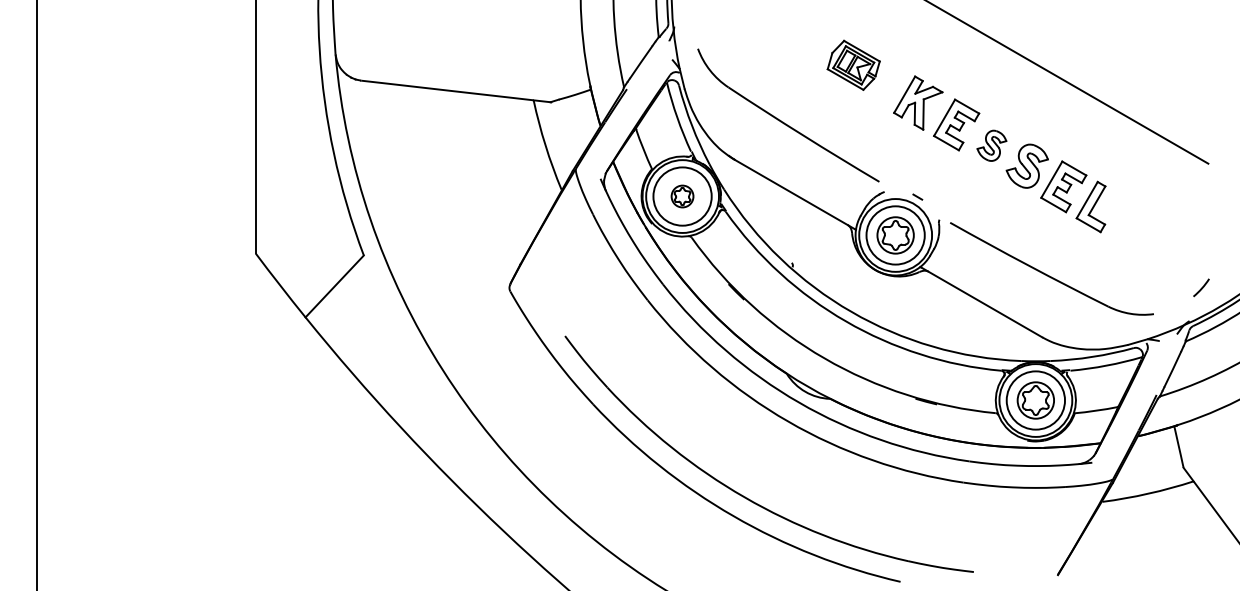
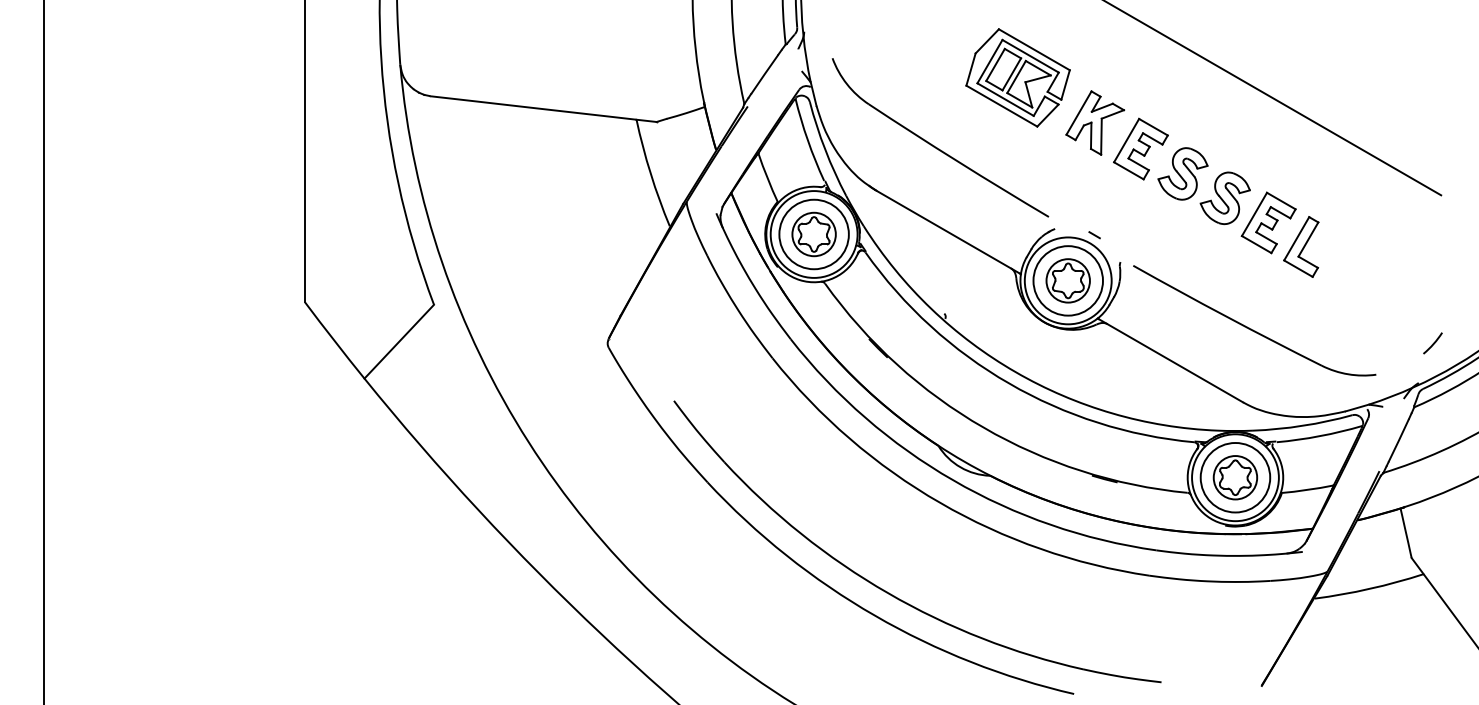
part: (853, 65) -> (1017, 78), size x1.67
part: (991, 145) -> (1182, 173), size x1.43
part: (682, 196) -> (814, 234), size x1.67

